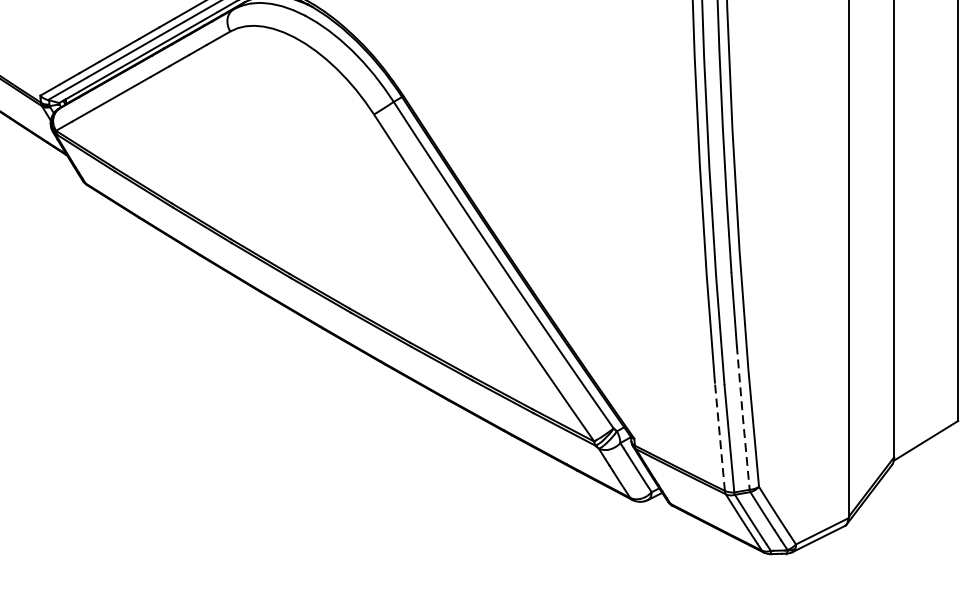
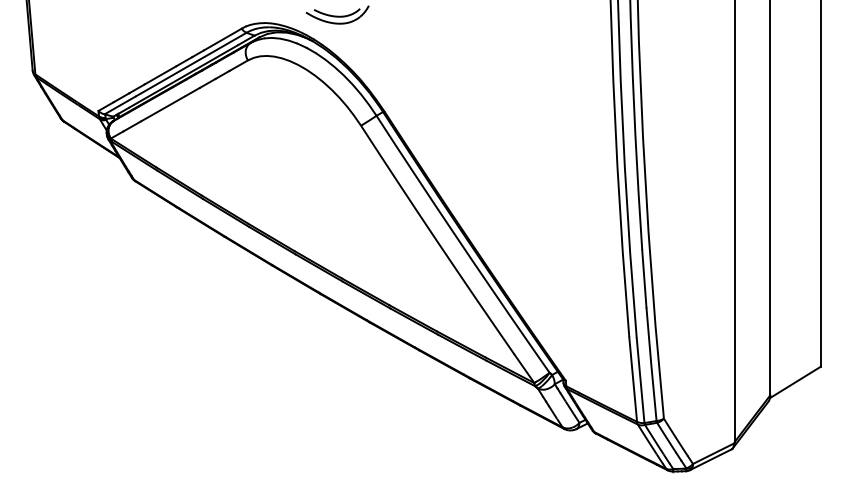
line: (743, 418) -> (651, 364), dashed -> solid
line: (720, 437) -> (633, 379), dashed -> solid

